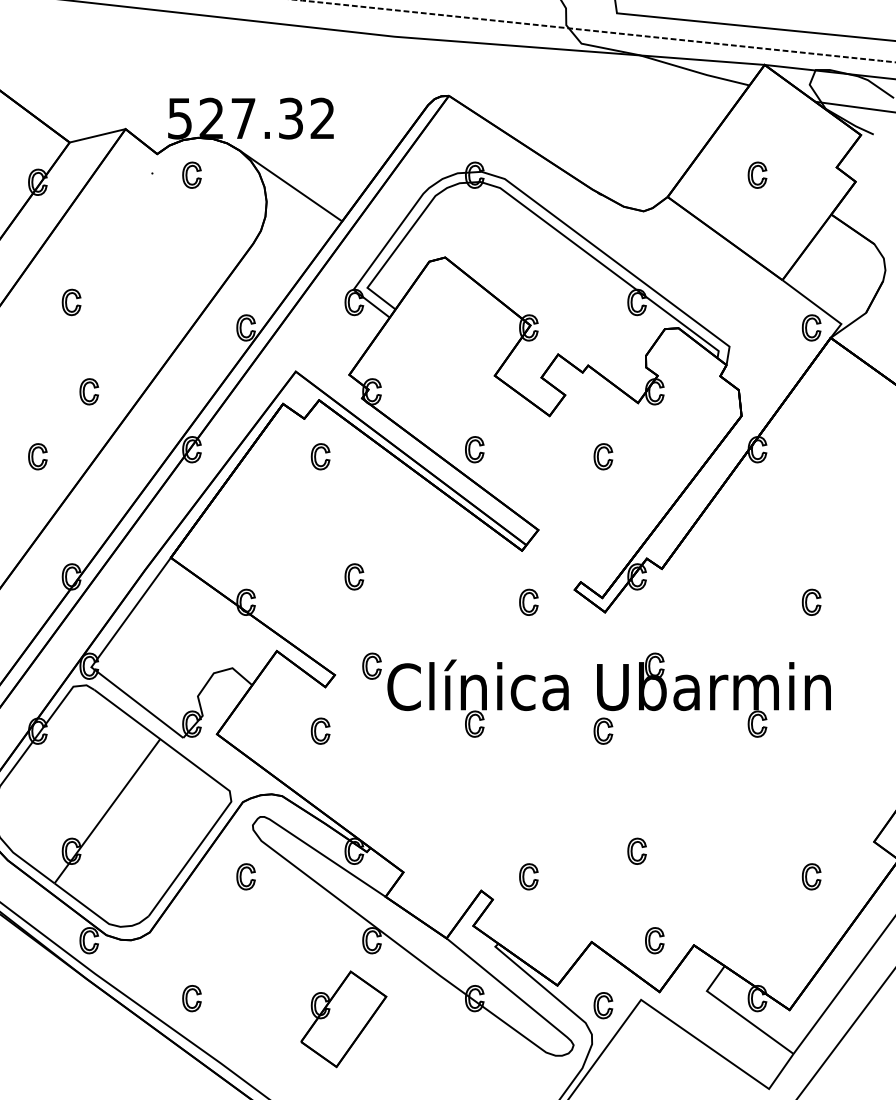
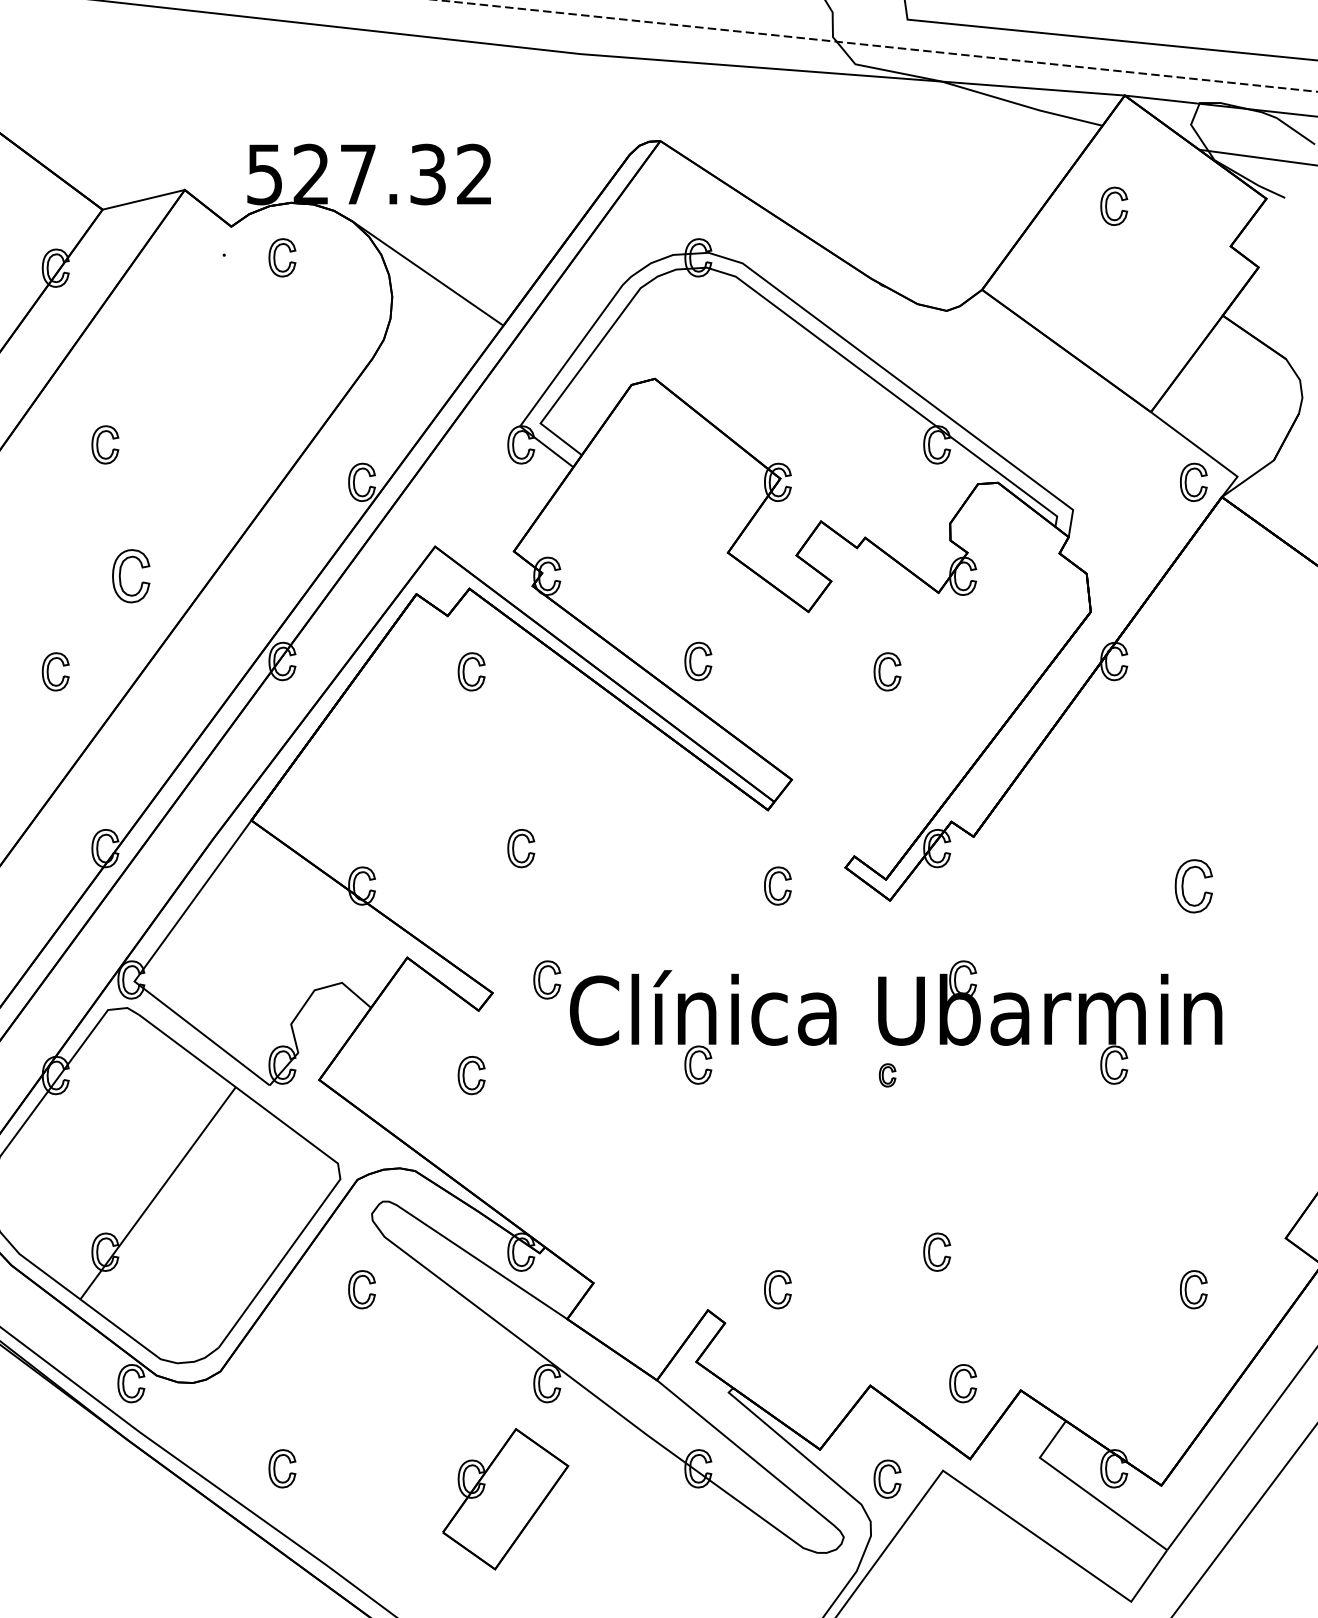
part: (757, 174) -> (1114, 205), moved
part: (89, 391) -> (131, 575), size x1.4
part: (811, 601) -> (1193, 884), size x1.4
part: (603, 730) -> (887, 1074), size x0.6

